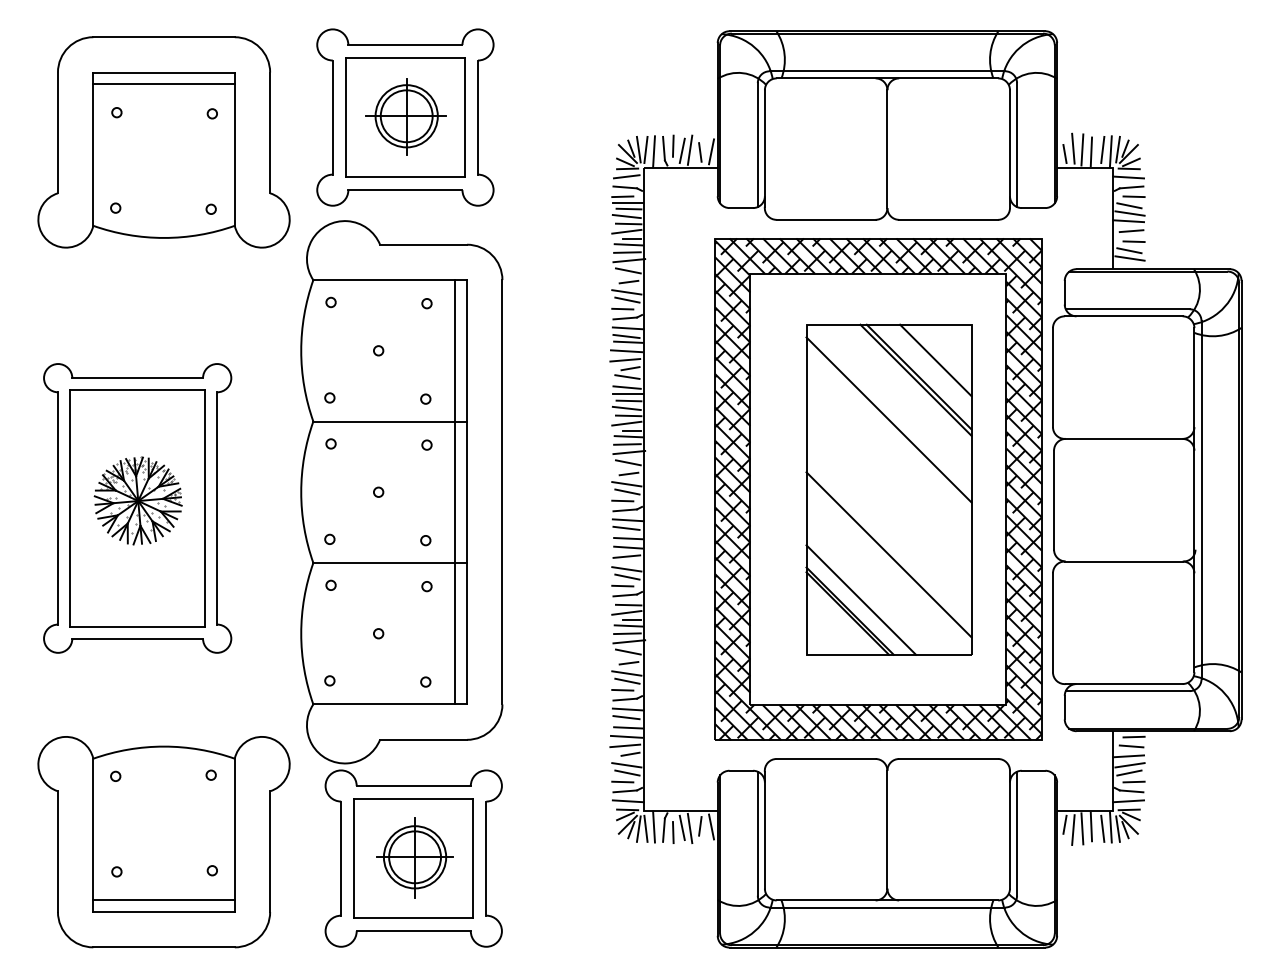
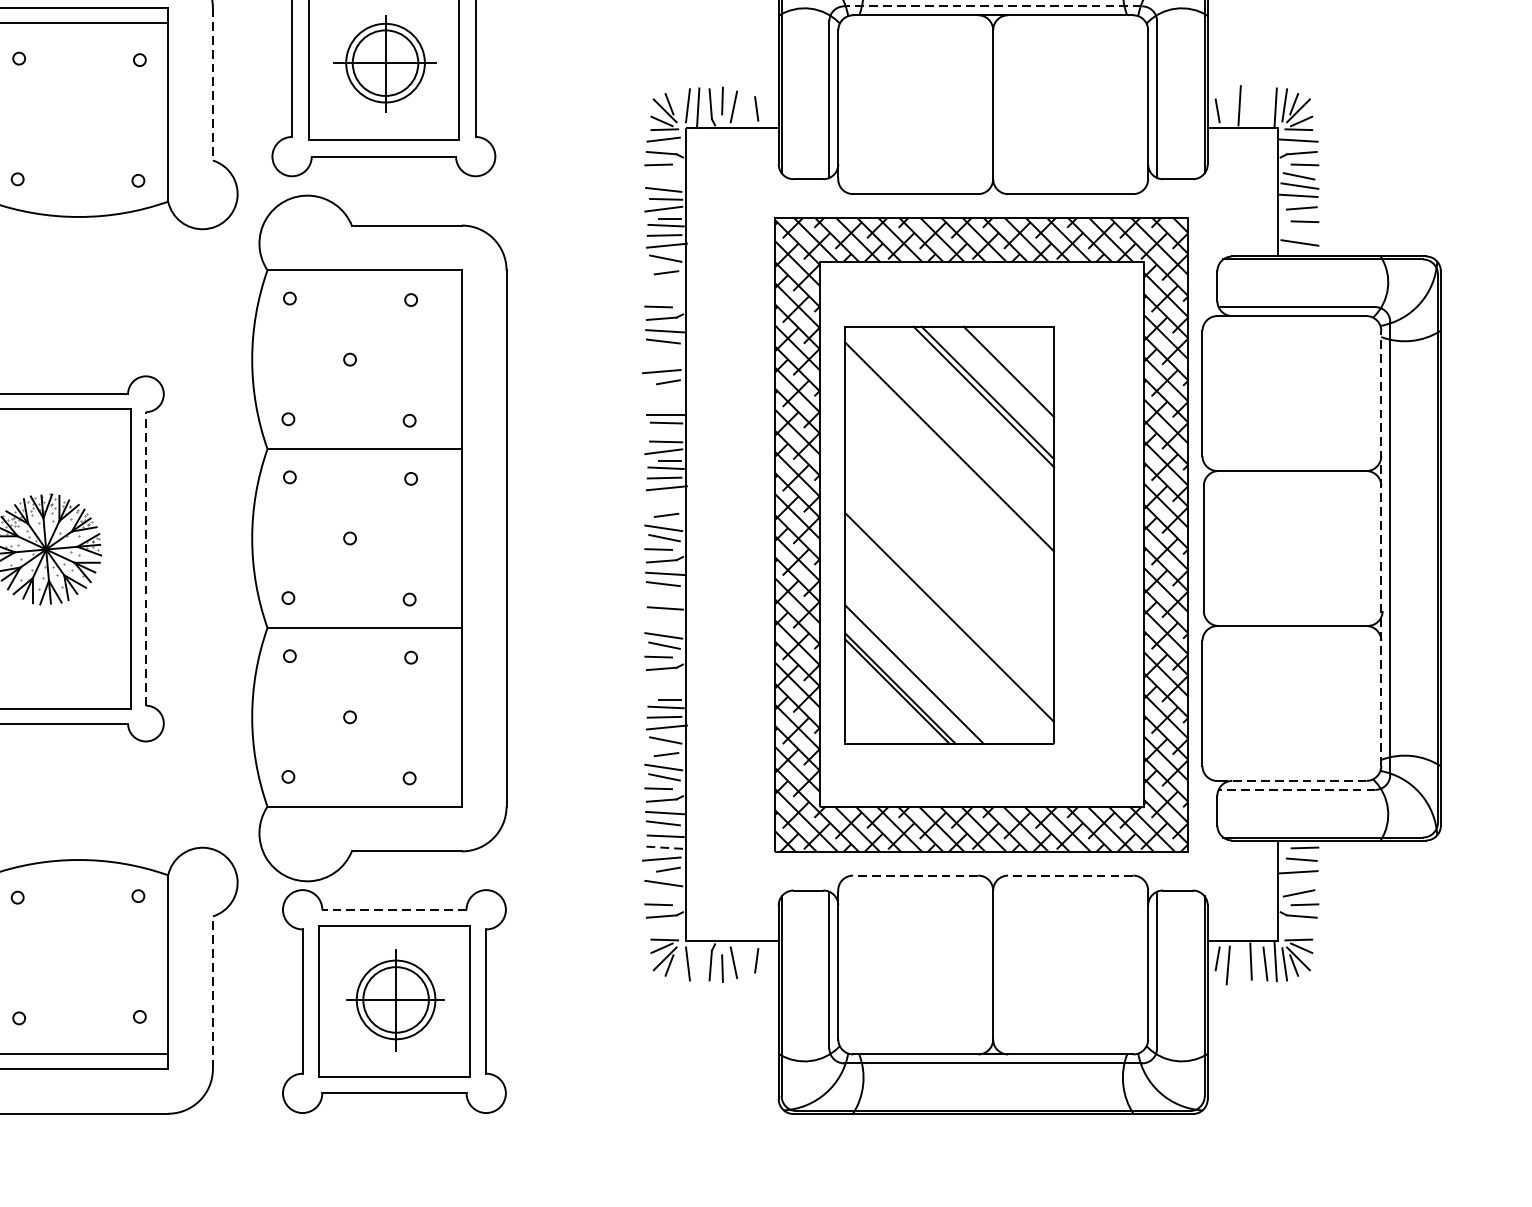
line: (887, 71) -> (993, 6), solid -> dashed
line: (270, 133) -> (213, 84), solid -> dashed
line: (1073, 148) -> (1228, 103), removed
line: (638, 149) -> (678, 105), removed
line: (689, 149) -> (743, 105), removed
line: (1102, 149) -> (1265, 105), removed
line: (711, 151) -> (770, 107), removed
line: (1091, 151) -> (1251, 107), removed
line: (627, 202) -> (664, 172), removed
line: (628, 208) -> (665, 179), removed
line: (1129, 250) -> (1299, 232), removed
line: (626, 292) -> (663, 285), removed
line: (627, 299) -> (664, 294), removed
line: (628, 341) -> (665, 347), removed
line: (626, 351) -> (663, 360), removed
line: (627, 376) -> (664, 392), removed
line: (626, 387) -> (663, 406), removed
line: (626, 408) -> (663, 432), removed
line: (627, 462) -> (664, 500), removed
part: (888, 489) -> (949, 534), moved
line: (455, 492) -> (447, 538), removed
line: (1194, 499) -> (1381, 547), solid -> dashed
line: (217, 507) -> (146, 557), solid -> dashed
line: (628, 538) -> (665, 596), removed
line: (626, 556) -> (663, 619), removed
line: (628, 604) -> (665, 680), removed
line: (626, 612) -> (663, 690), removed
line: (1124, 684) -> (1292, 781), solid -> dashed
line: (1127, 691) -> (1296, 790), solid -> dashed
line: (626, 736) -> (663, 847), solid -> dashed
line: (826, 758) -> (916, 875), solid -> dashed
line: (948, 758) -> (1070, 875), solid -> dashed
line: (1129, 765) -> (1299, 883), removed
line: (627, 772) -> (664, 892), removed
line: (413, 786) -> (394, 910), solid -> dashed
line: (627, 801) -> (664, 929), removed
line: (1128, 801) -> (1297, 929), removed
line: (653, 826) -> (697, 960), removed
line: (711, 826) -> (770, 960), removed
line: (638, 828) -> (678, 963), removed
line: (689, 828) -> (743, 963), removed
line: (1082, 828) -> (1239, 963), removed
line: (270, 851) -> (213, 992), solid -> dashed

